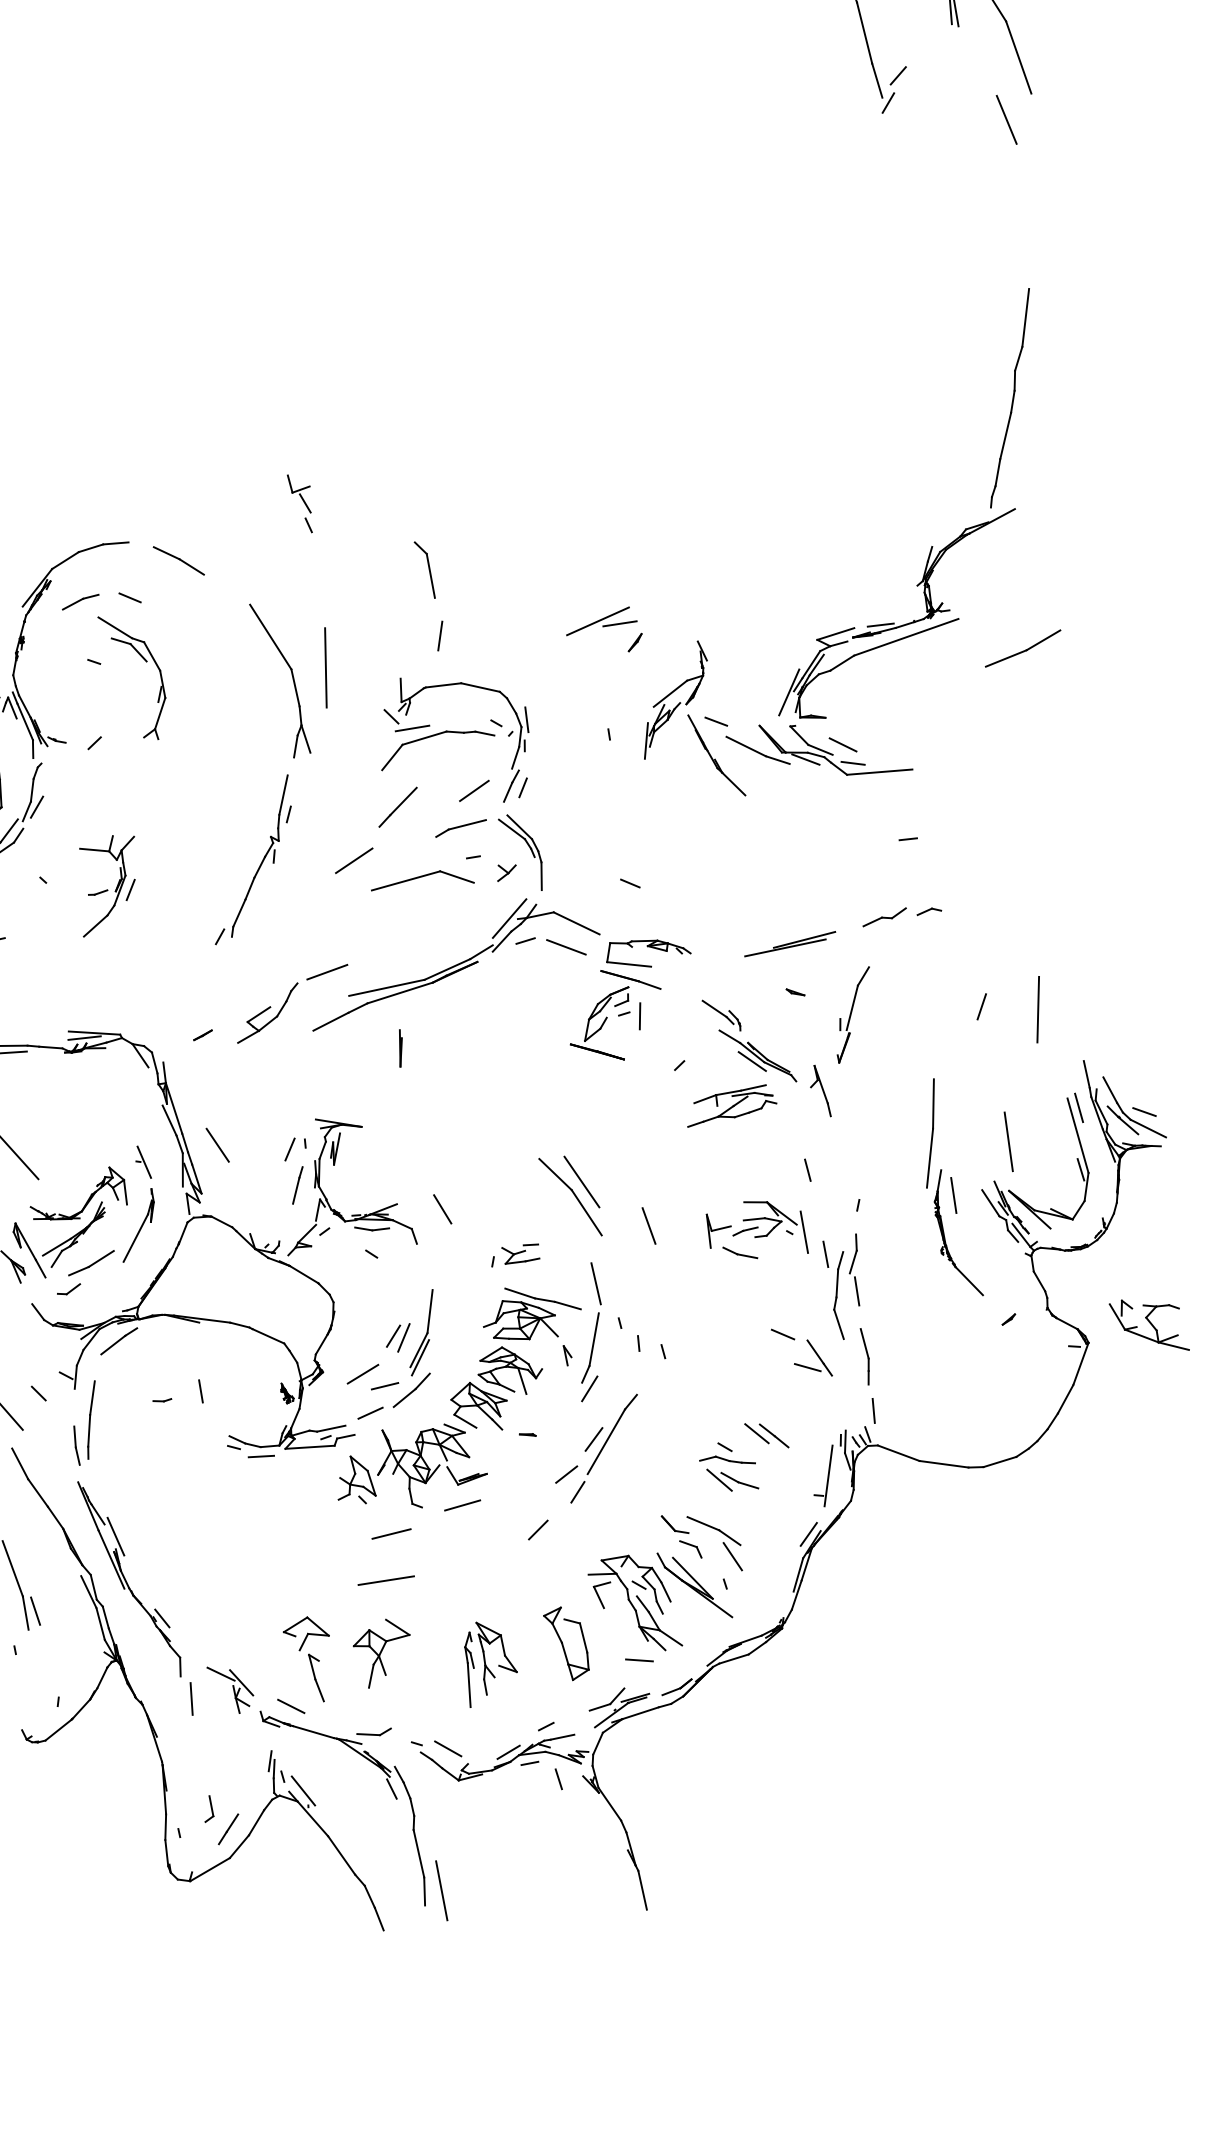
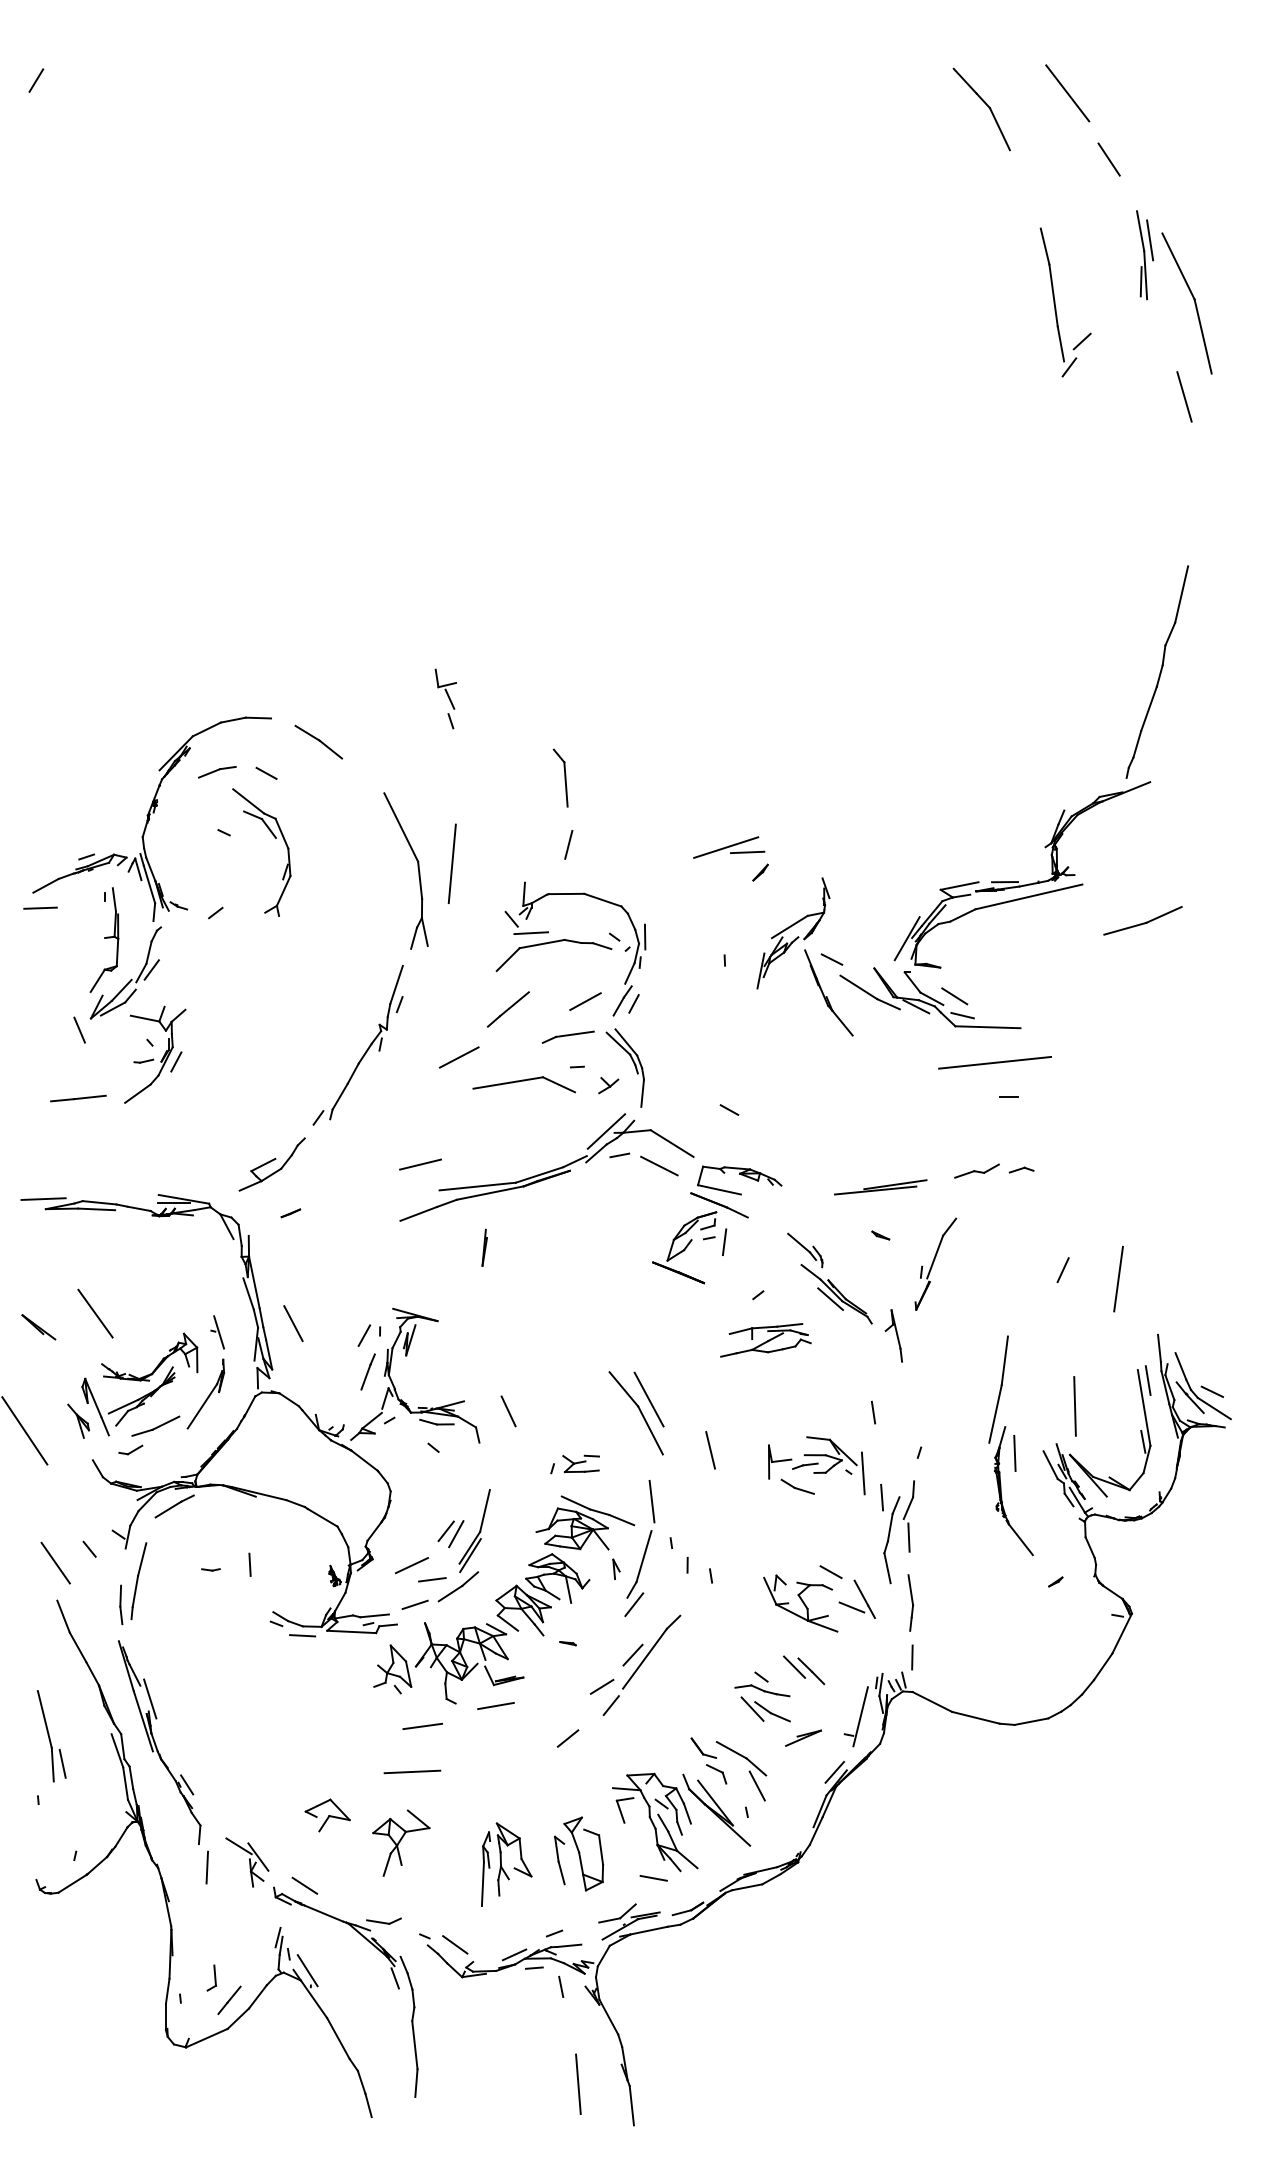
line: (891, 806) -> (995, 1062), added
part: (109, 884) -> (155, 1054), moved
part: (267, 1013) -> (271, 1164), moved
part: (730, 1105) -> (765, 1340), moved
part: (1149, 1325) -> (800, 1603), moved
part: (773, 1503) -> (803, 1737), added
part: (316, 1678) -> (559, 1860), moved
line: (441, 1889) -> (578, 2083), moved

